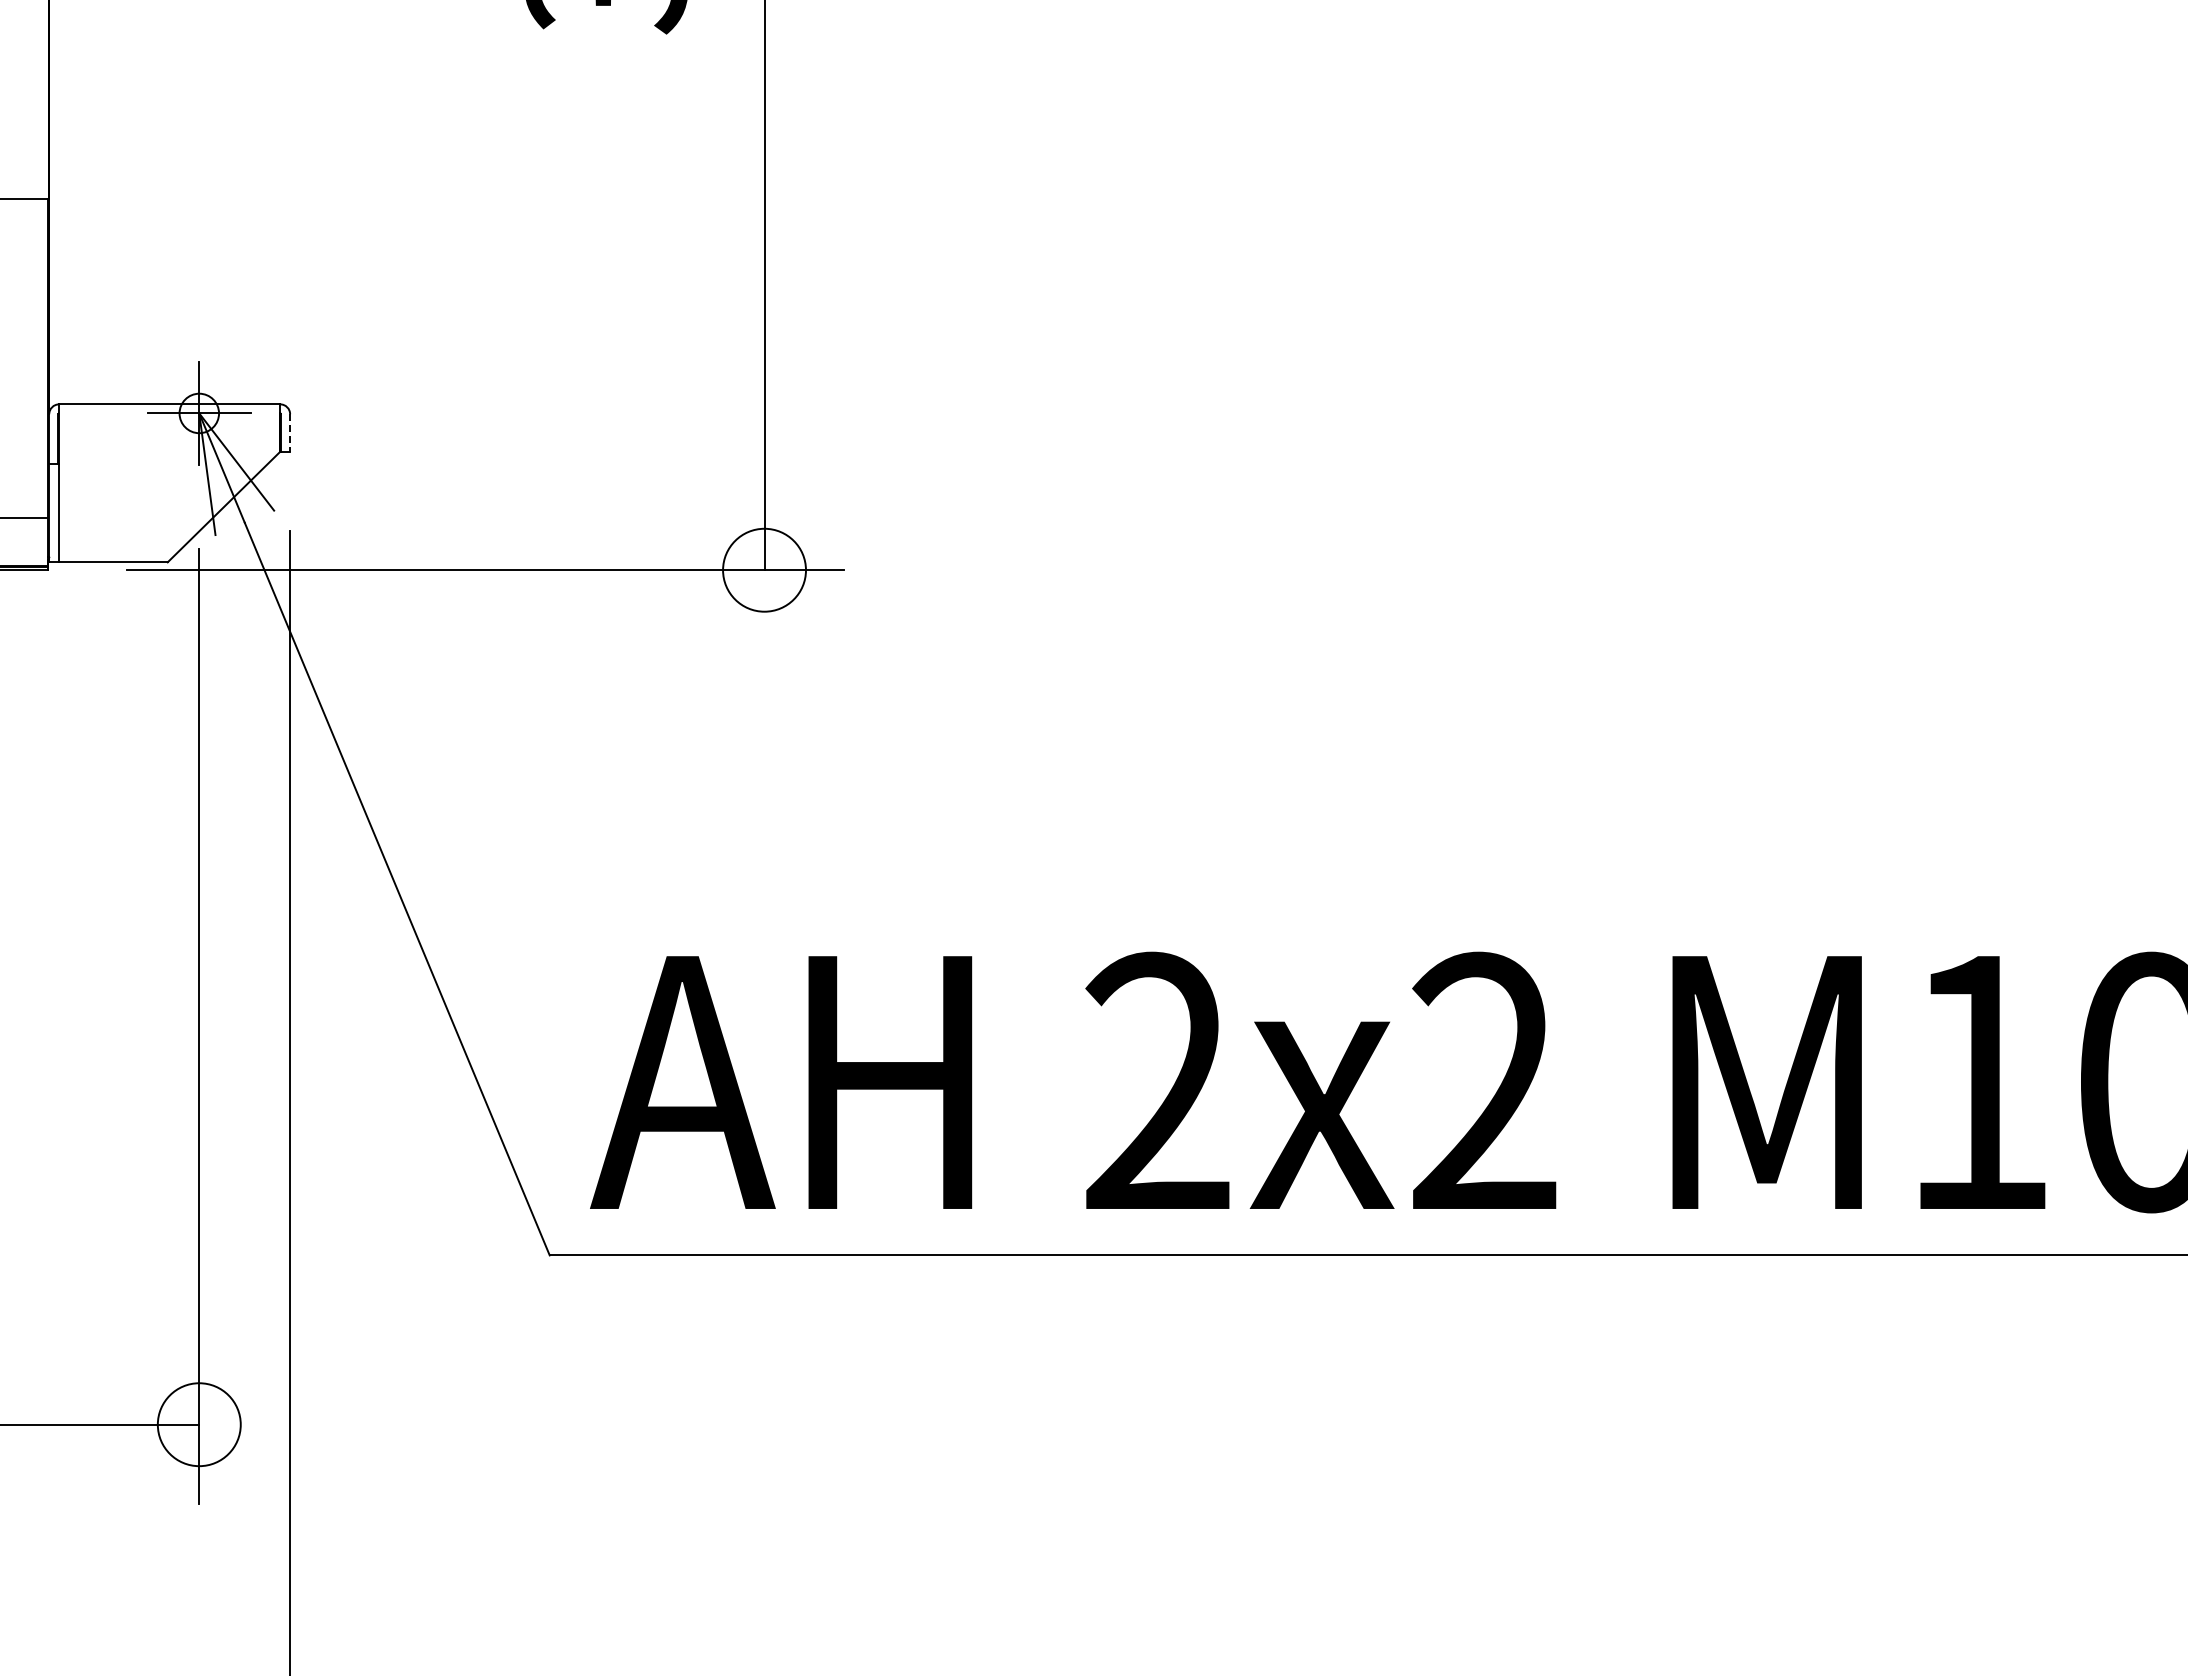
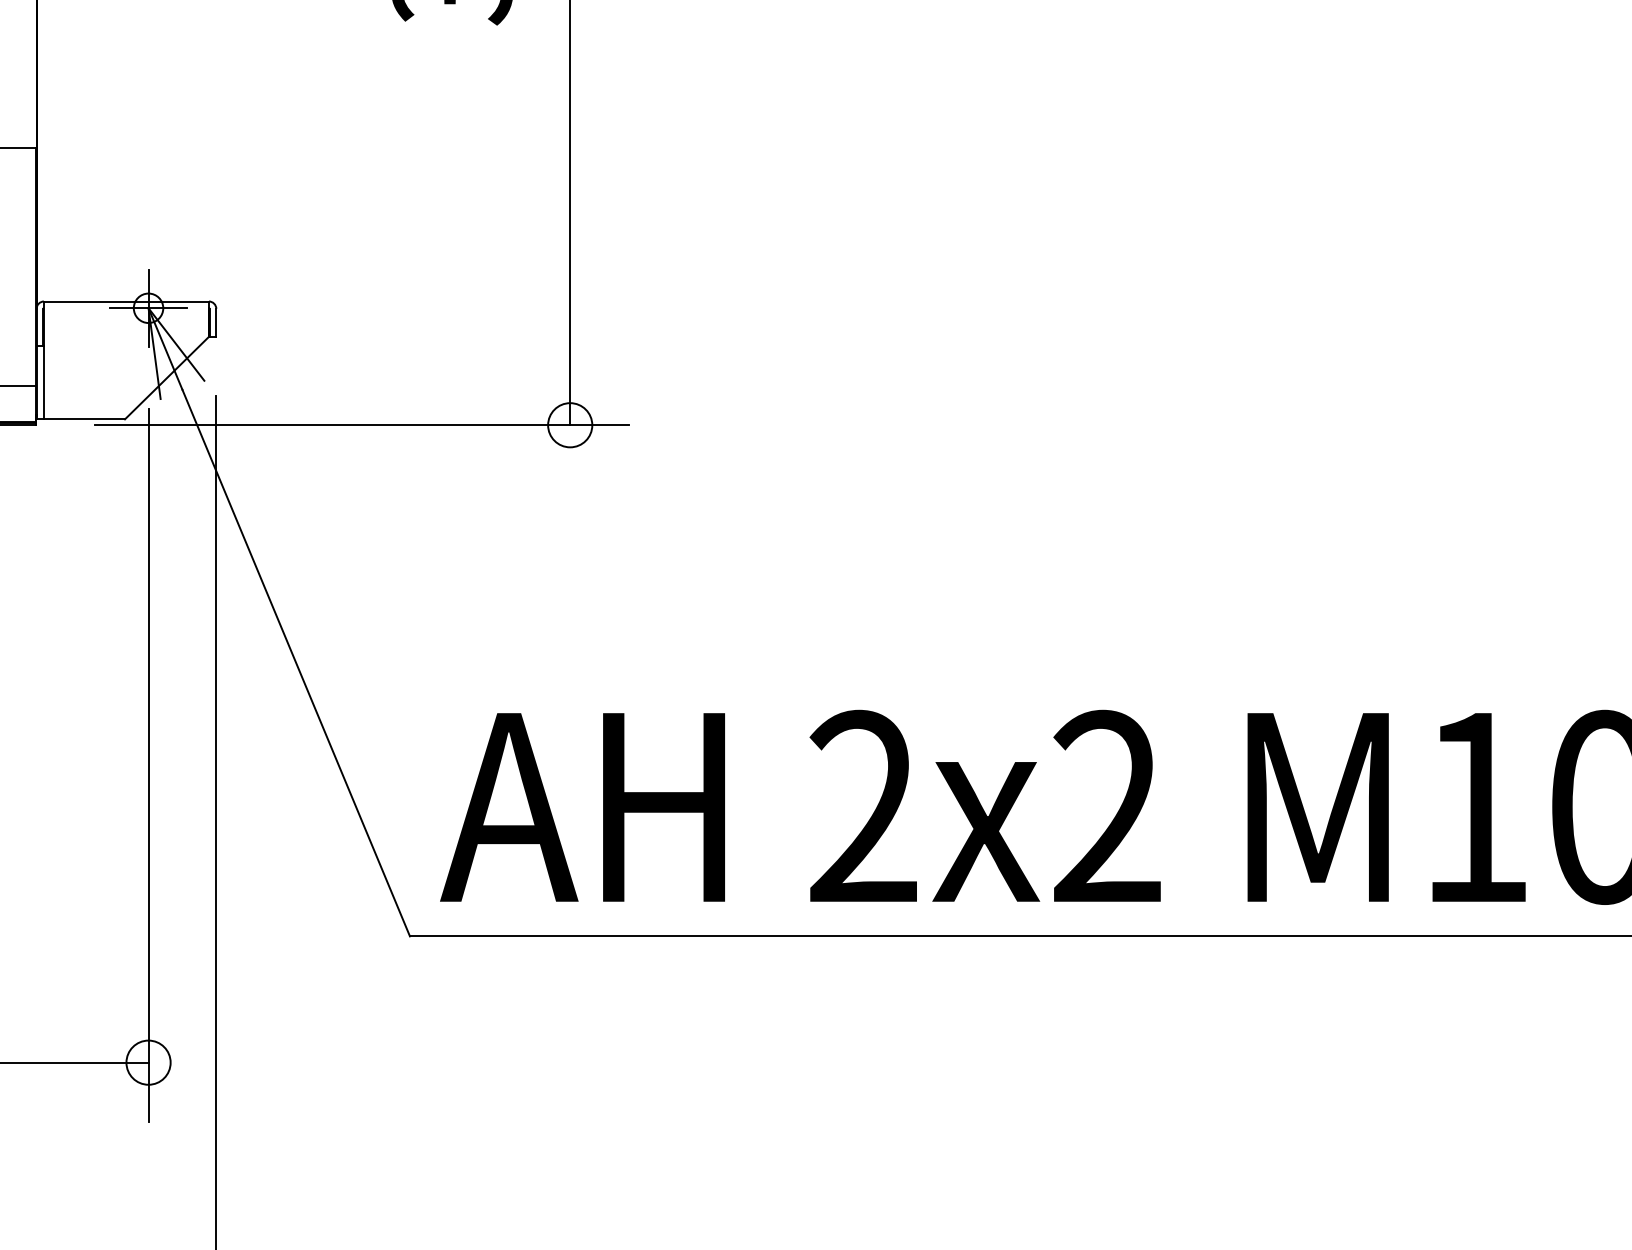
line: (290, 433) -> (216, 323), dashed -> solid
circle: (764, 569) -> (570, 424), size x0.71
circle: (198, 1424) -> (147, 1062), size x0.71

